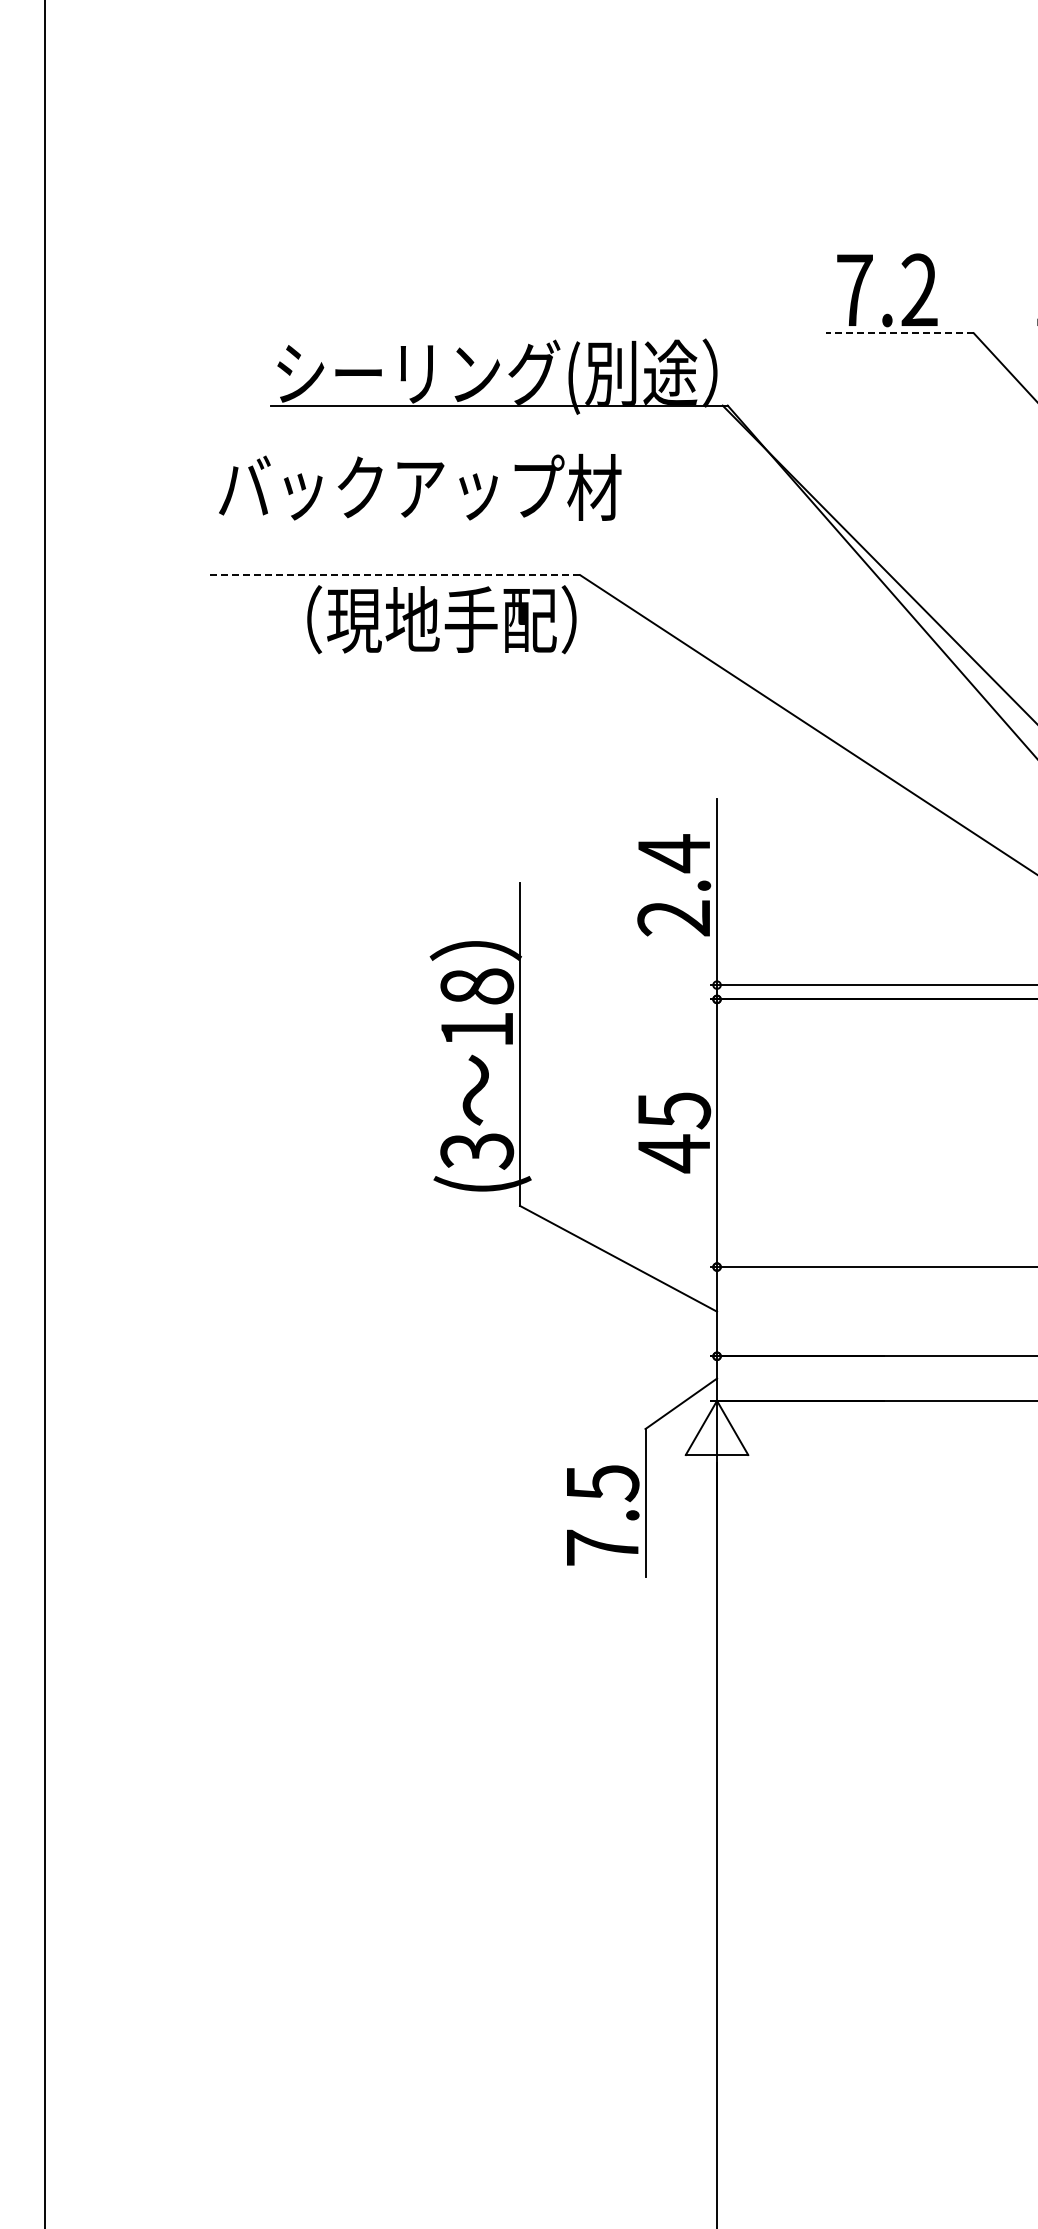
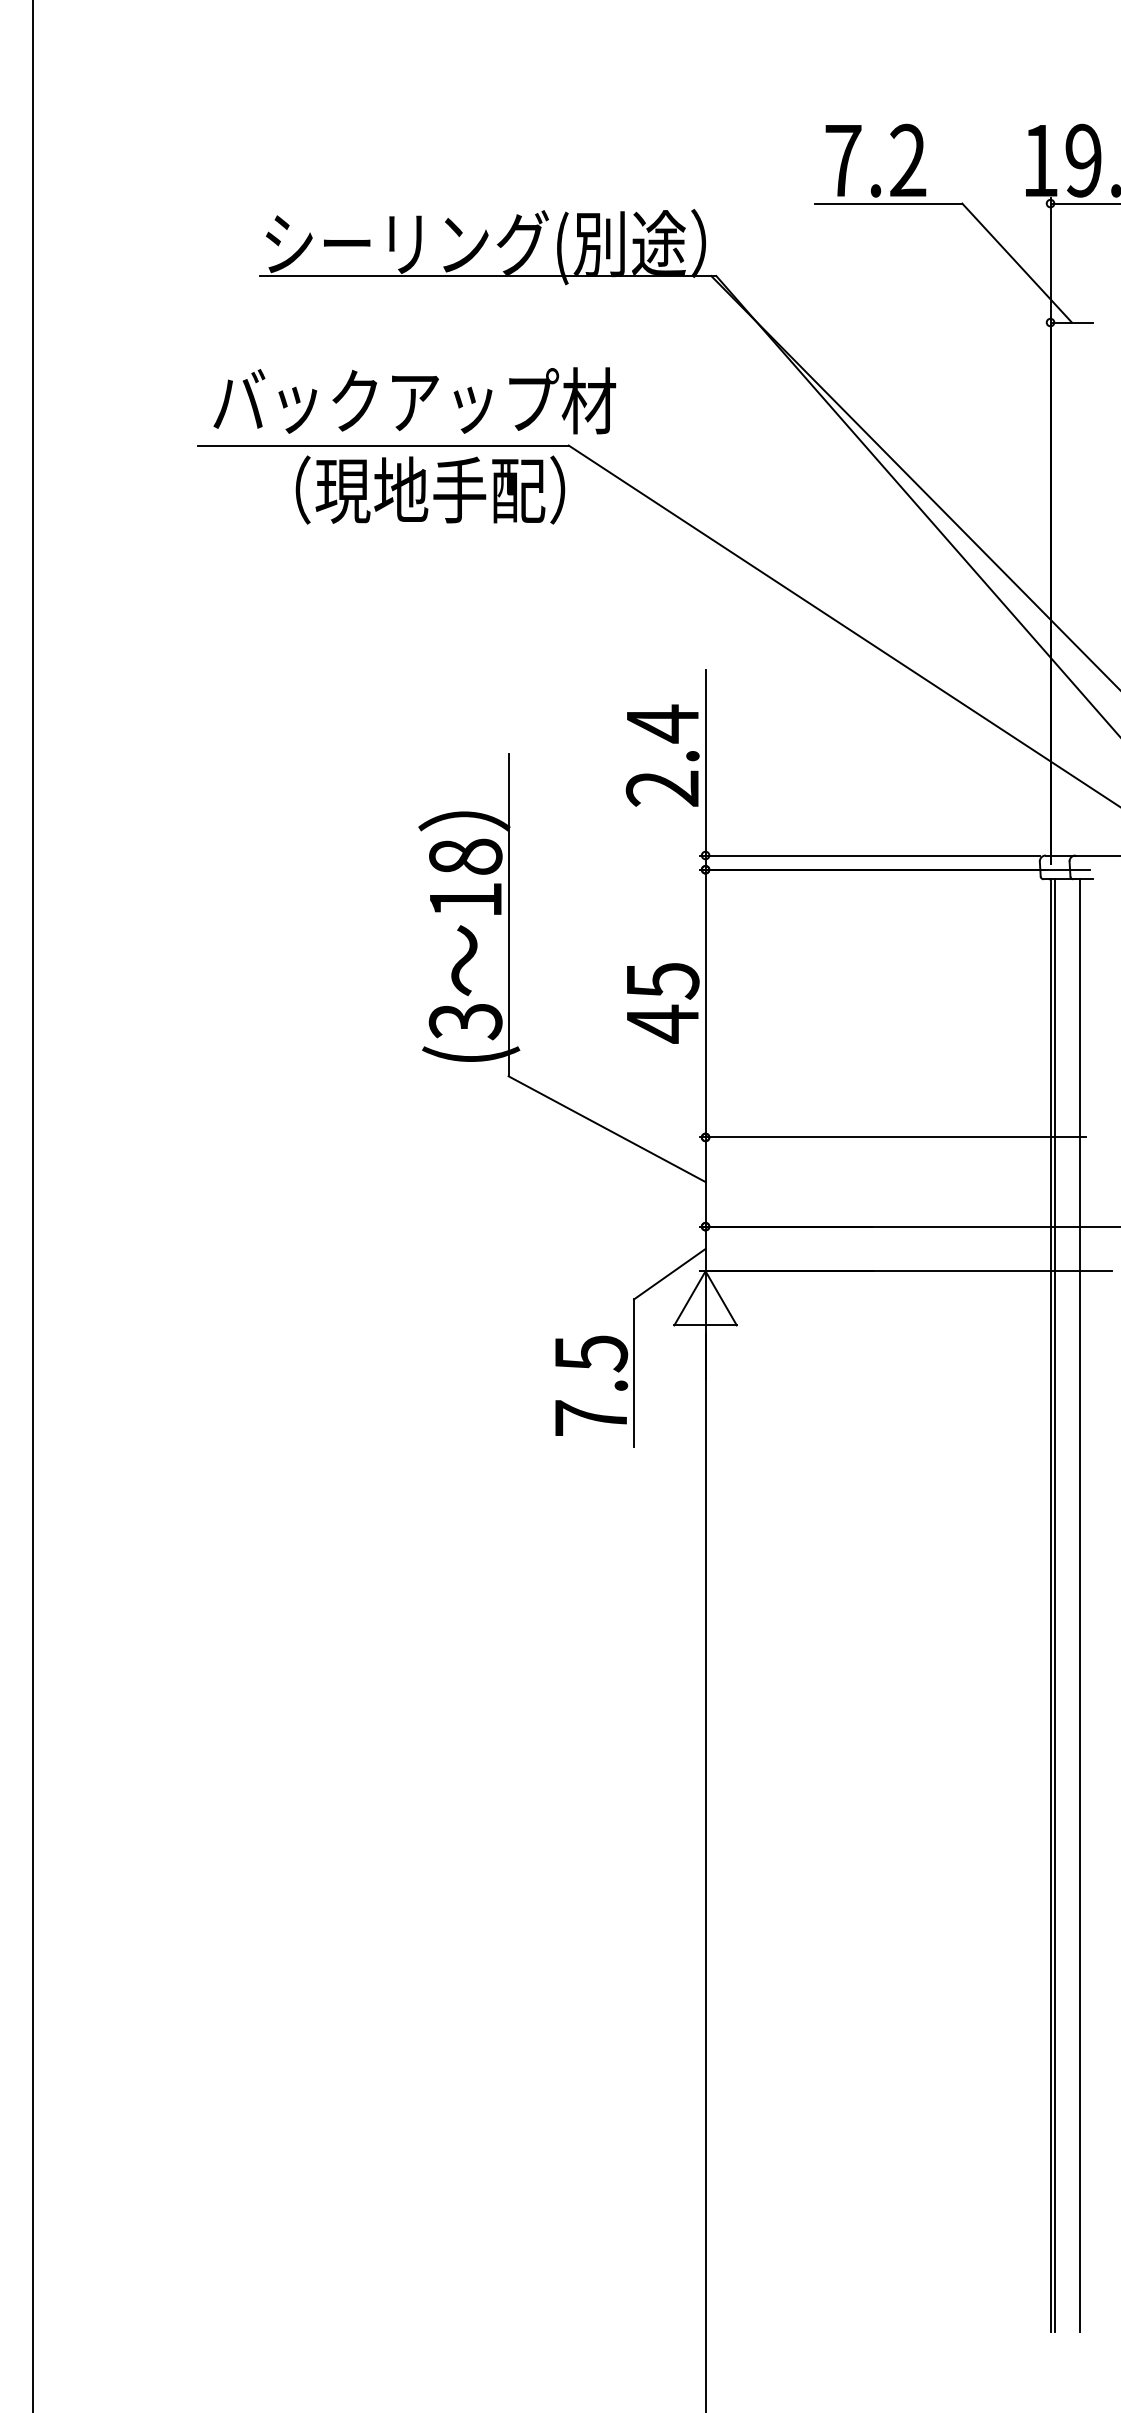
line: (899, 333) -> (888, 203), dashed -> solid
text: (419, 487) -> (414, 400), moved
line: (393, 575) -> (382, 445), dashed -> solid

